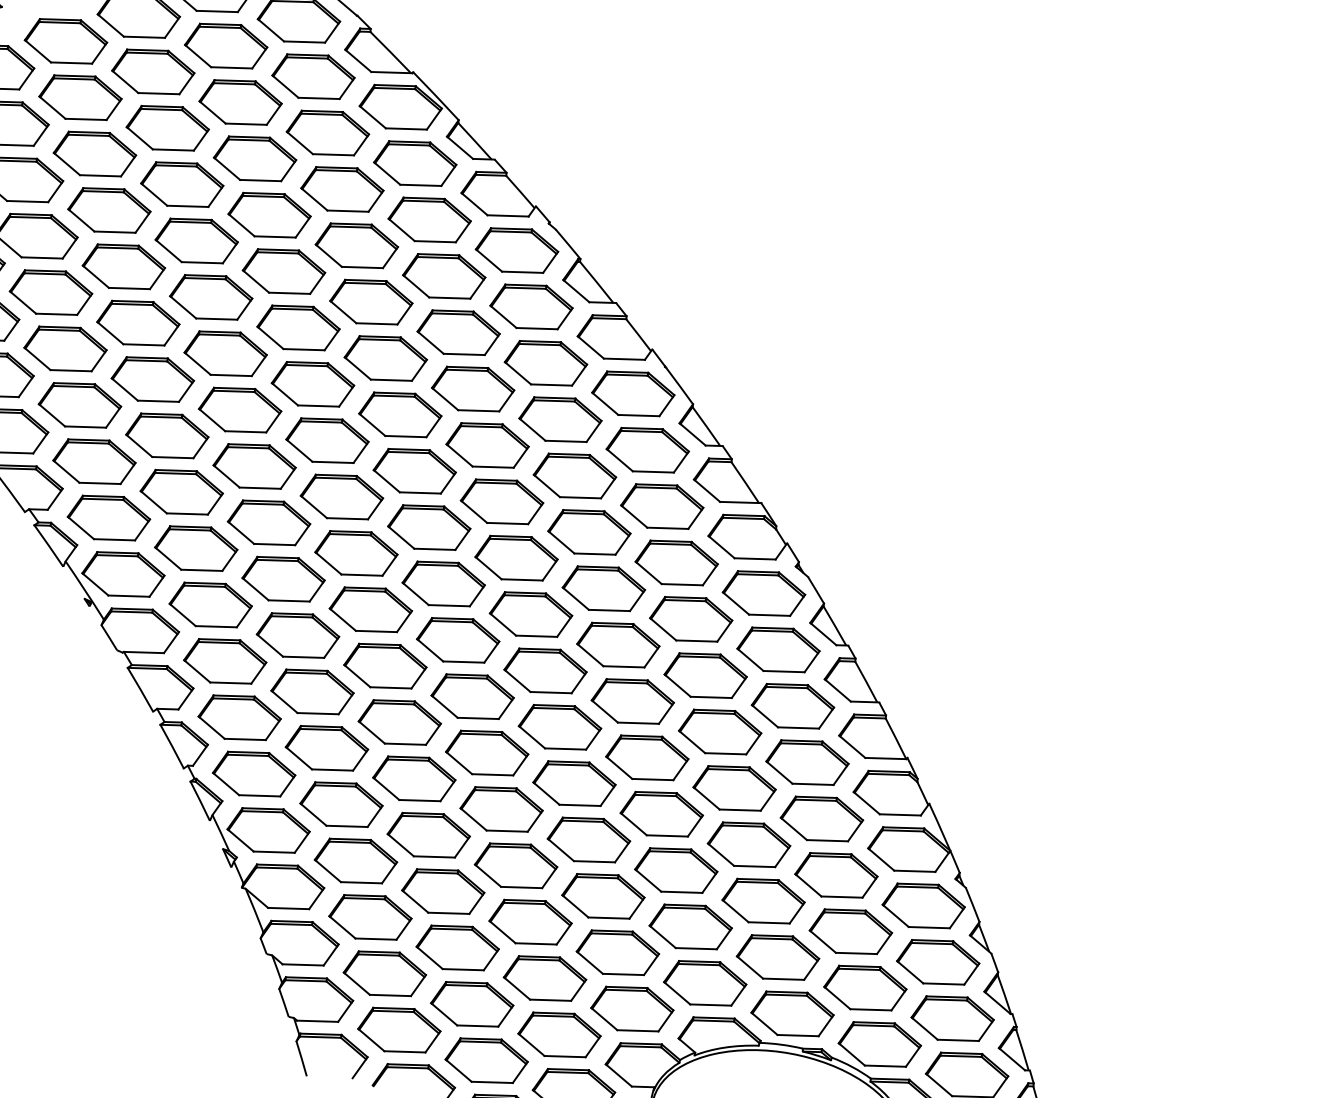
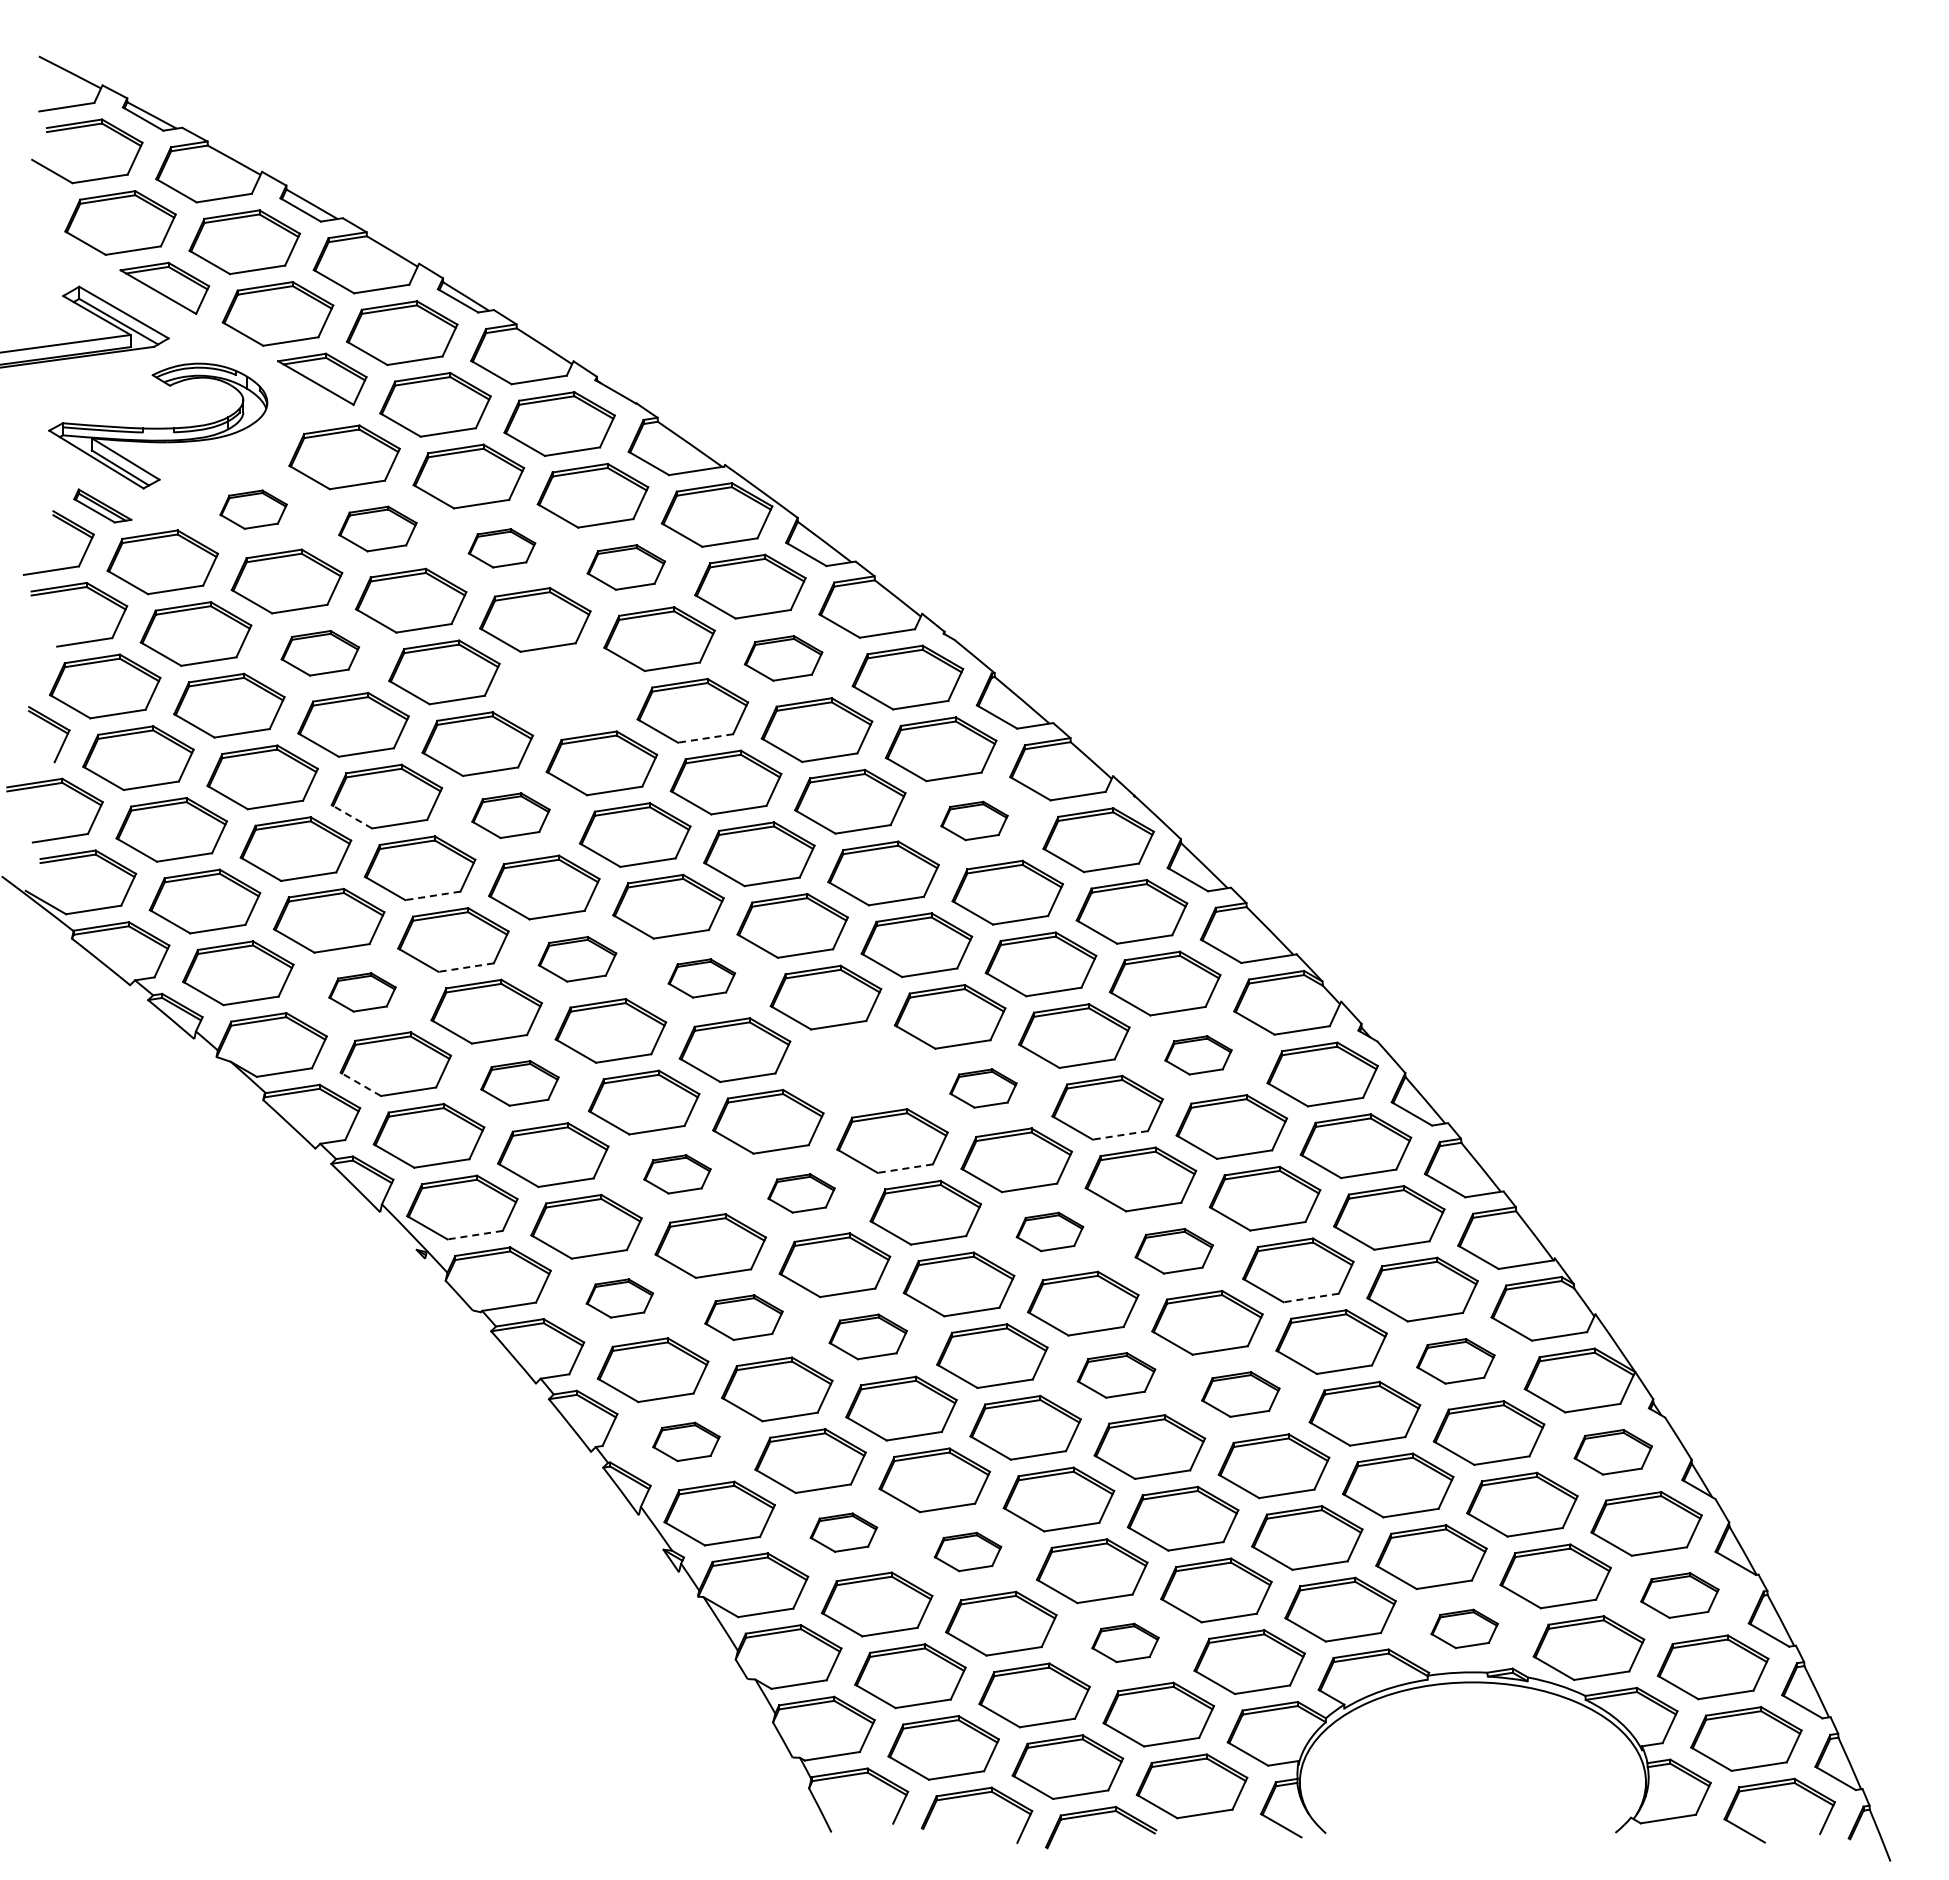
part: (65, 41) -> (253, 509), size x0.6
part: (153, 71) -> (377, 528), size x0.7
part: (240, 102) -> (501, 548), size x0.6
part: (328, 133) -> (626, 567), size x0.7
part: (95, 154) -> (320, 653), size x0.7
part: (269, 215) -> (568, 691), removed
part: (429, 220) -> (783, 658), size x0.7
line: (362, 267) -> (705, 738), solid -> dashed
line: (95, 276) -> (351, 816), solid -> dashed
part: (210, 297) -> (510, 815), size x0.7
line: (143, 344) -> (432, 895), solid -> dashed
part: (546, 362) -> (974, 820), size x0.6
line: (158, 401) -> (466, 967), solid -> dashed
part: (79, 405) -> (362, 992), size x0.6
part: (240, 410) -> (577, 959), size x0.7
part: (327, 440) -> (701, 978), size x0.6
line: (66, 471) -> (360, 1084), solid -> dashed
part: (181, 492) -> (519, 1083), size x0.7
part: (429, 527) -> (859, 1069), removed
part: (516, 558) -> (983, 1088), size x0.6
part: (676, 563) -> (1198, 1055), size x0.6
part: (283, 579) -> (677, 1174), size x0.6
line: (129, 596) -> (475, 1235), solid -> dashed
line: (449, 605) -> (905, 1168), solid -> dashed
part: (370, 609) -> (801, 1193), size x0.6
line: (609, 610) -> (1120, 1135), solid -> dashed
part: (224, 661) -> (619, 1298), size x0.6
part: (545, 670) -> (1049, 1231), size x0.6
part: (312, 691) -> (743, 1317), size x0.7
part: (633, 701) -> (1174, 1251), size x0.7
part: (400, 722) -> (868, 1336), size x0.7
line: (726, 753) -> (1311, 1297), solid -> dashed
part: (254, 773) -> (686, 1441), size x0.6
part: (574, 783) -> (1116, 1375), size x0.7
part: (661, 814) -> (1240, 1394), size x0.7
part: (821, 819) -> (1455, 1361), size x0.7
part: (355, 860) -> (843, 1532), size x0.6
part: (442, 891) -> (967, 1551), size x0.6
part: (923, 906) -> (1613, 1452), size x0.7
part: (545, 978) -> (1125, 1642), size x0.6
part: (792, 1013) -> (1464, 1628), size x0.6
part: (952, 1018) -> (1679, 1595), size x0.7

